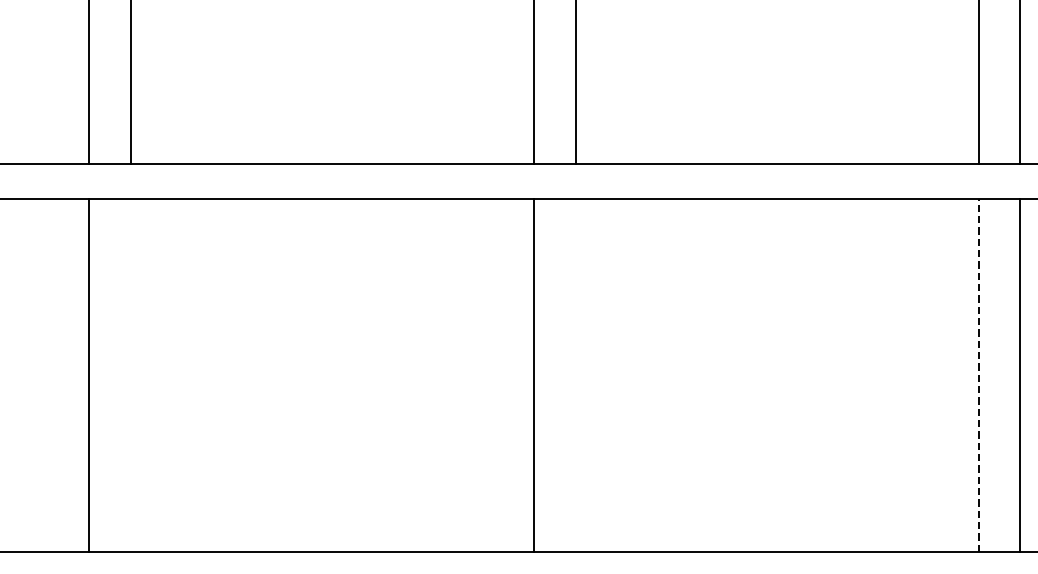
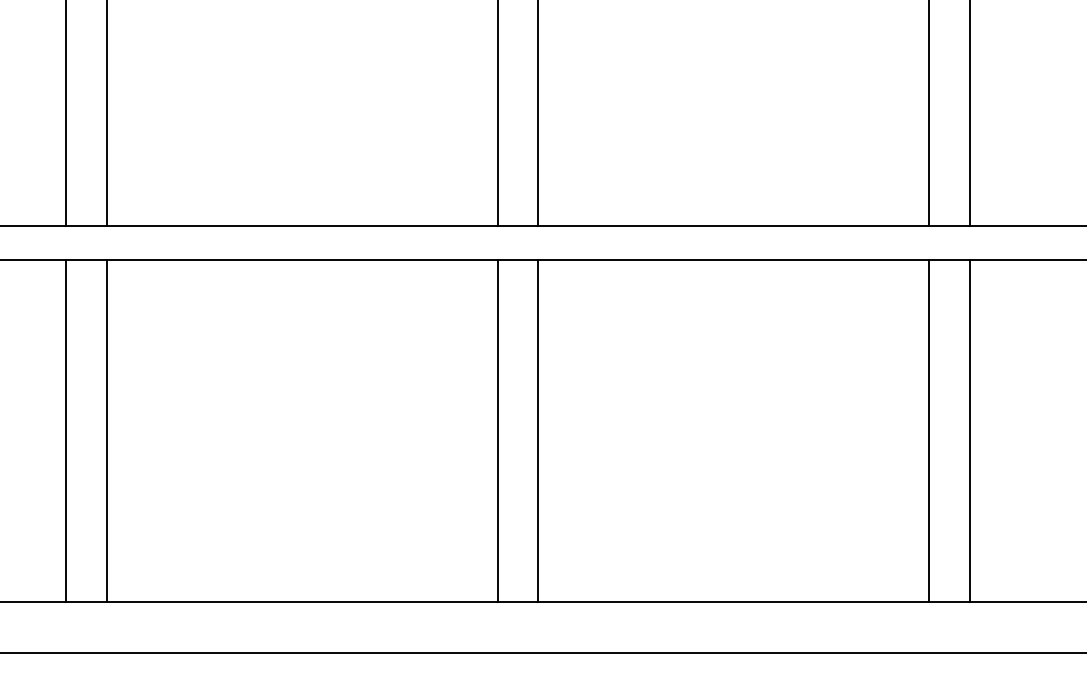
line: (130, 374) -> (106, 430), added
line: (575, 374) -> (538, 430), added
line: (978, 374) -> (929, 430), dashed -> solid

